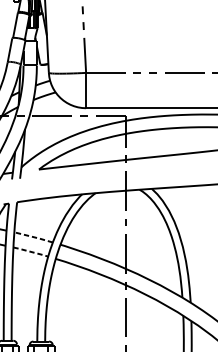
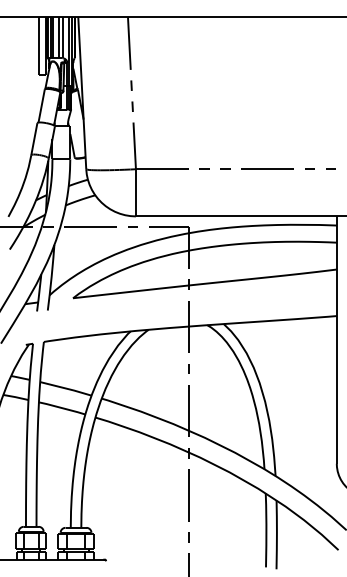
line: (33, 237) -> (65, 388), dashed -> solid
line: (31, 252) -> (62, 408), dashed -> solid

